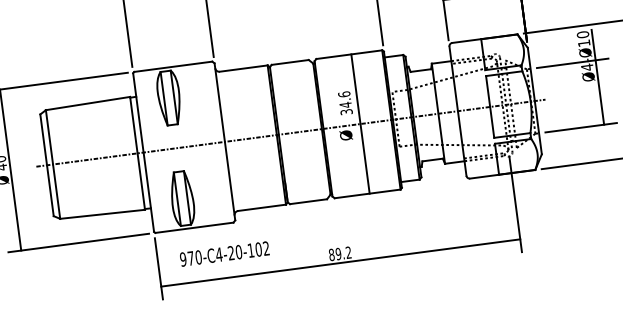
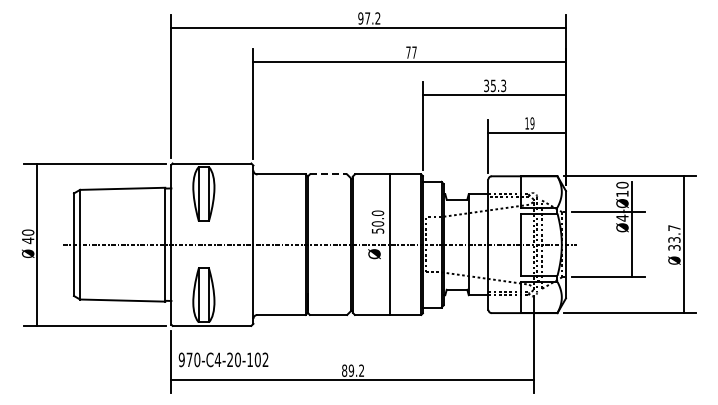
line: (290, 62) -> (328, 174), solid -> dashed
text: (344, 102) -> (377, 221), 34.6 -> 50.0
text: (224, 253) -> (223, 359), moved

